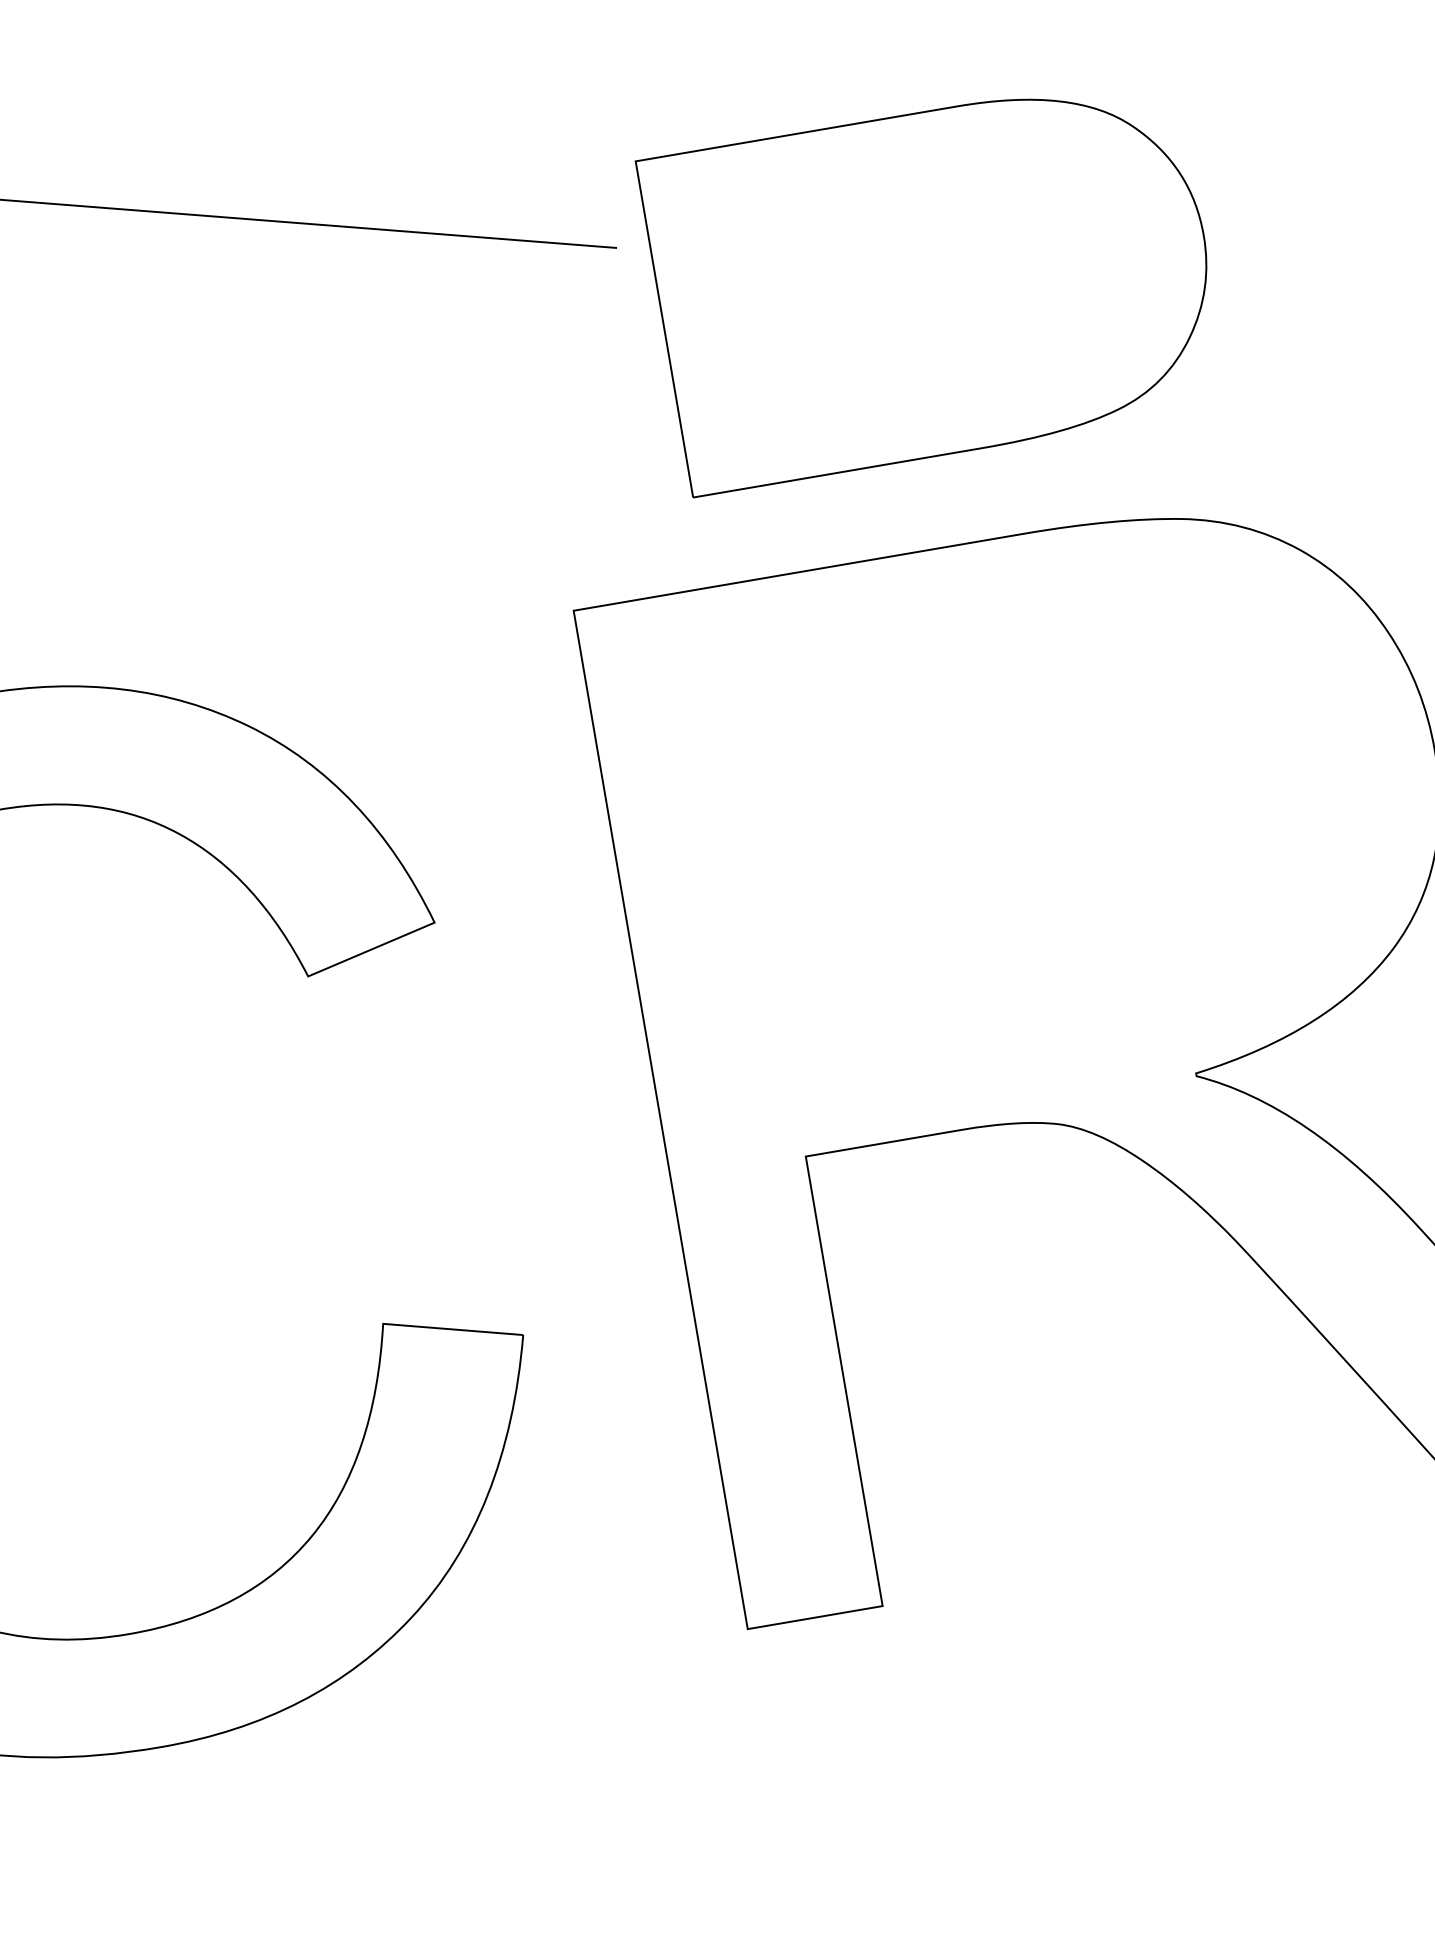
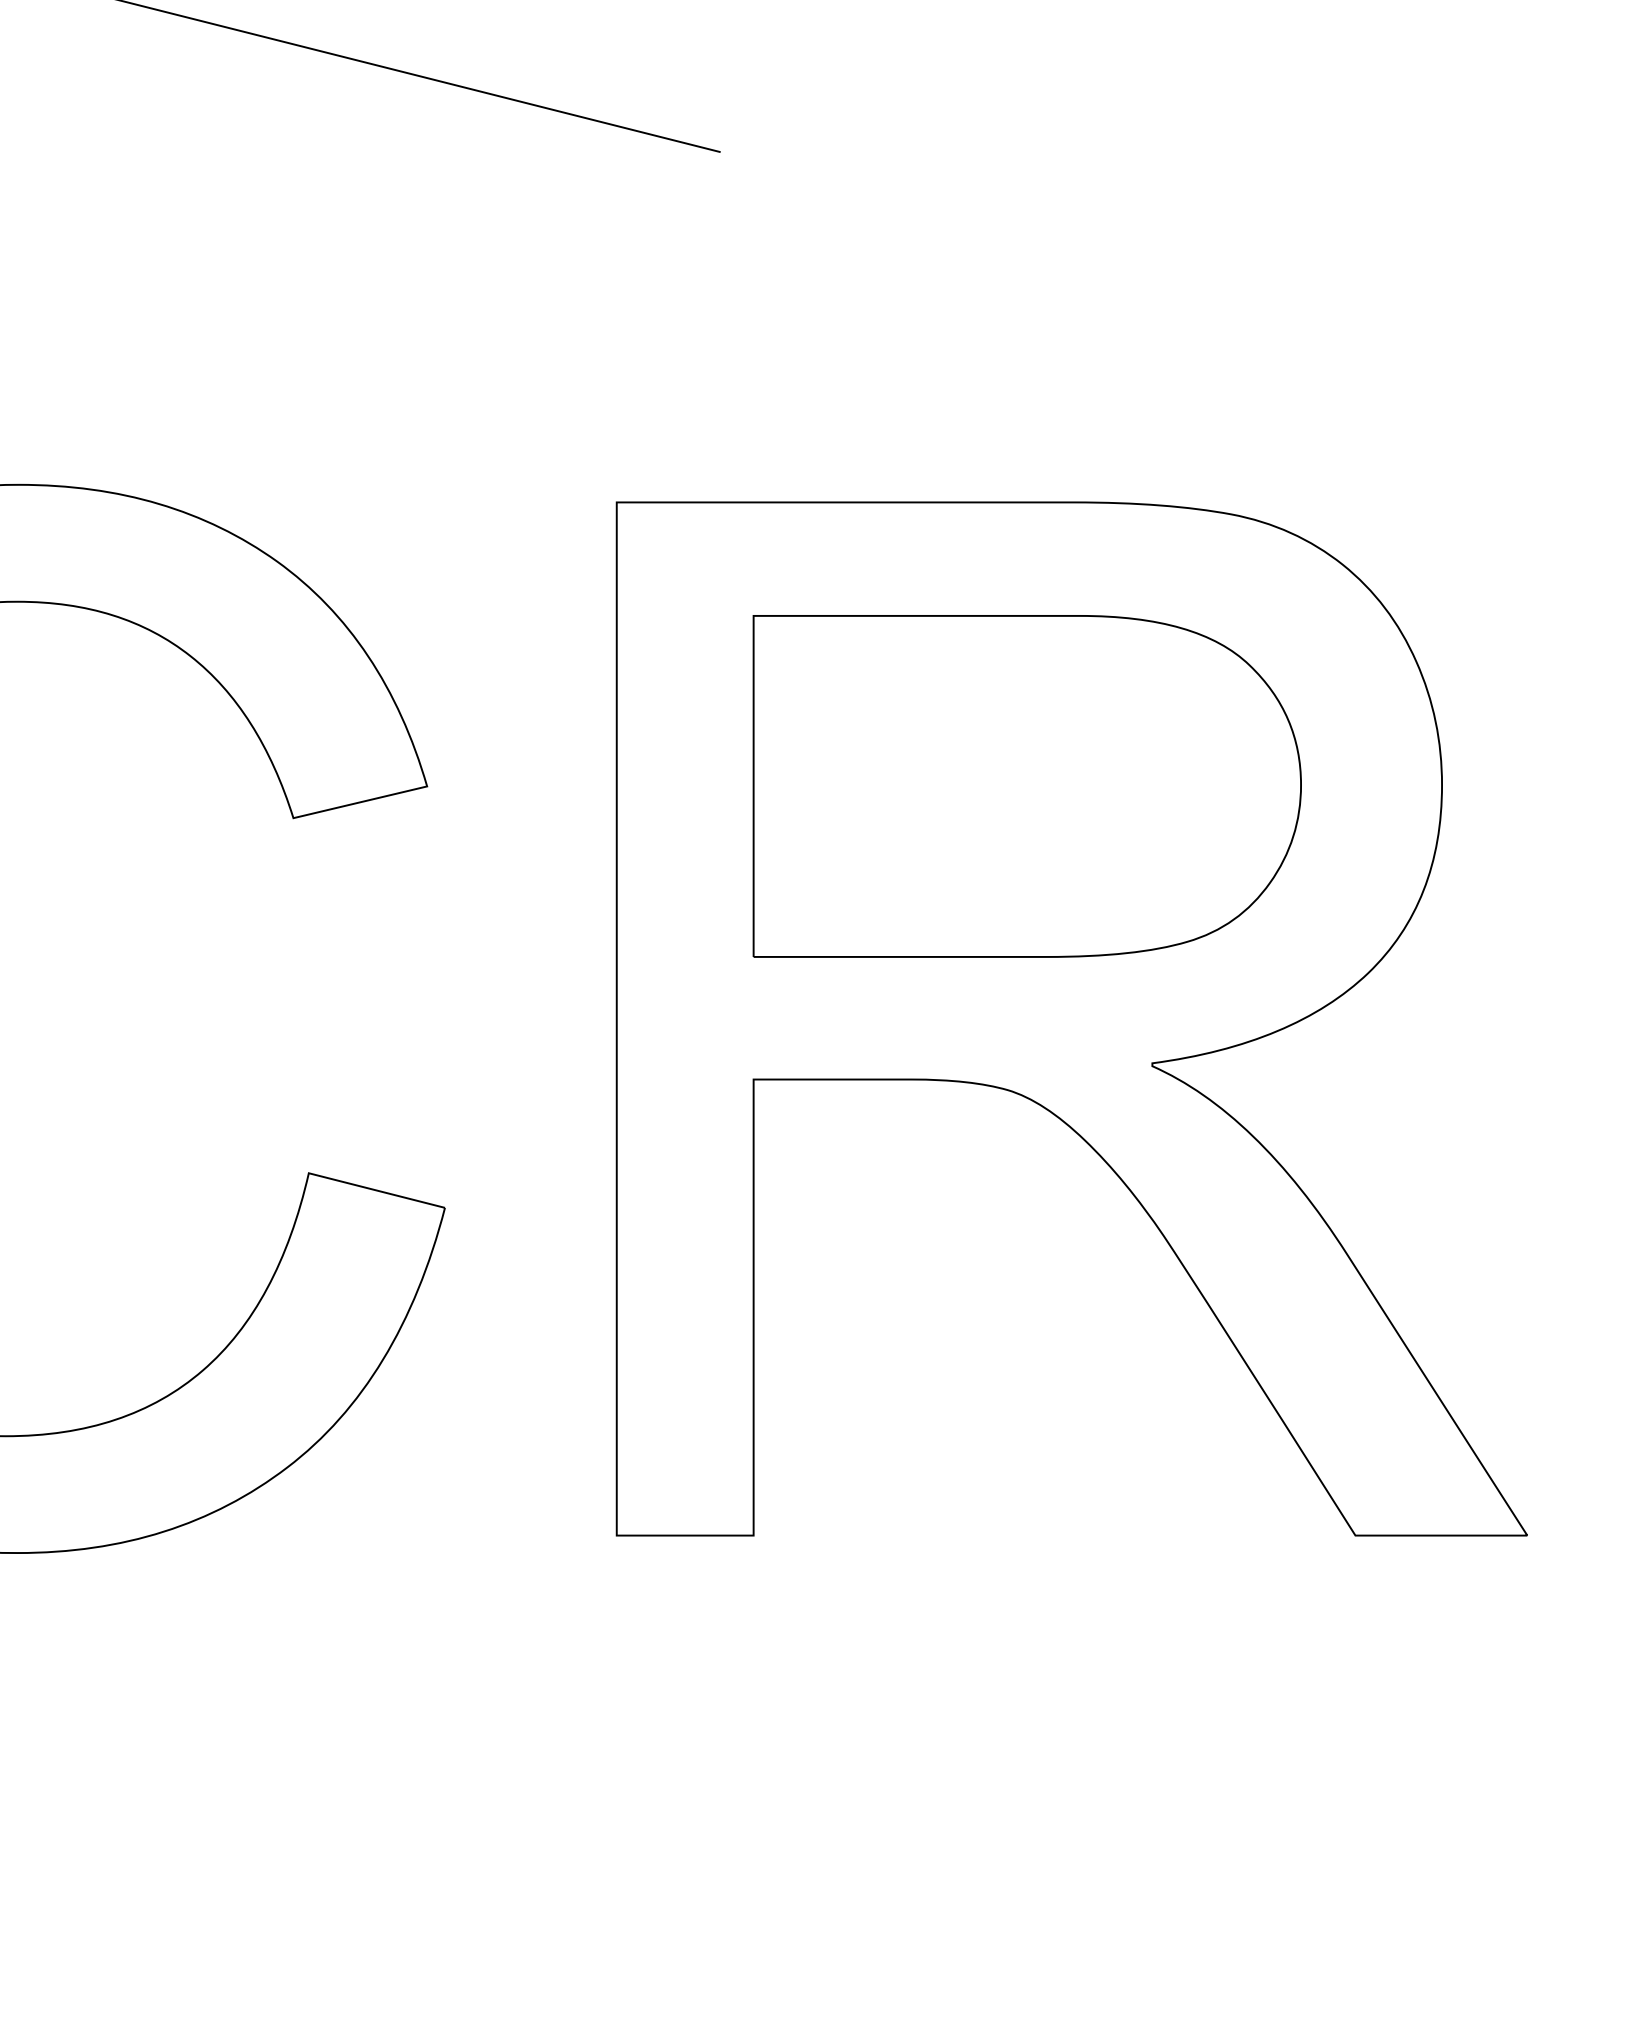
part: (933, 283) -> (1026, 786), moved

